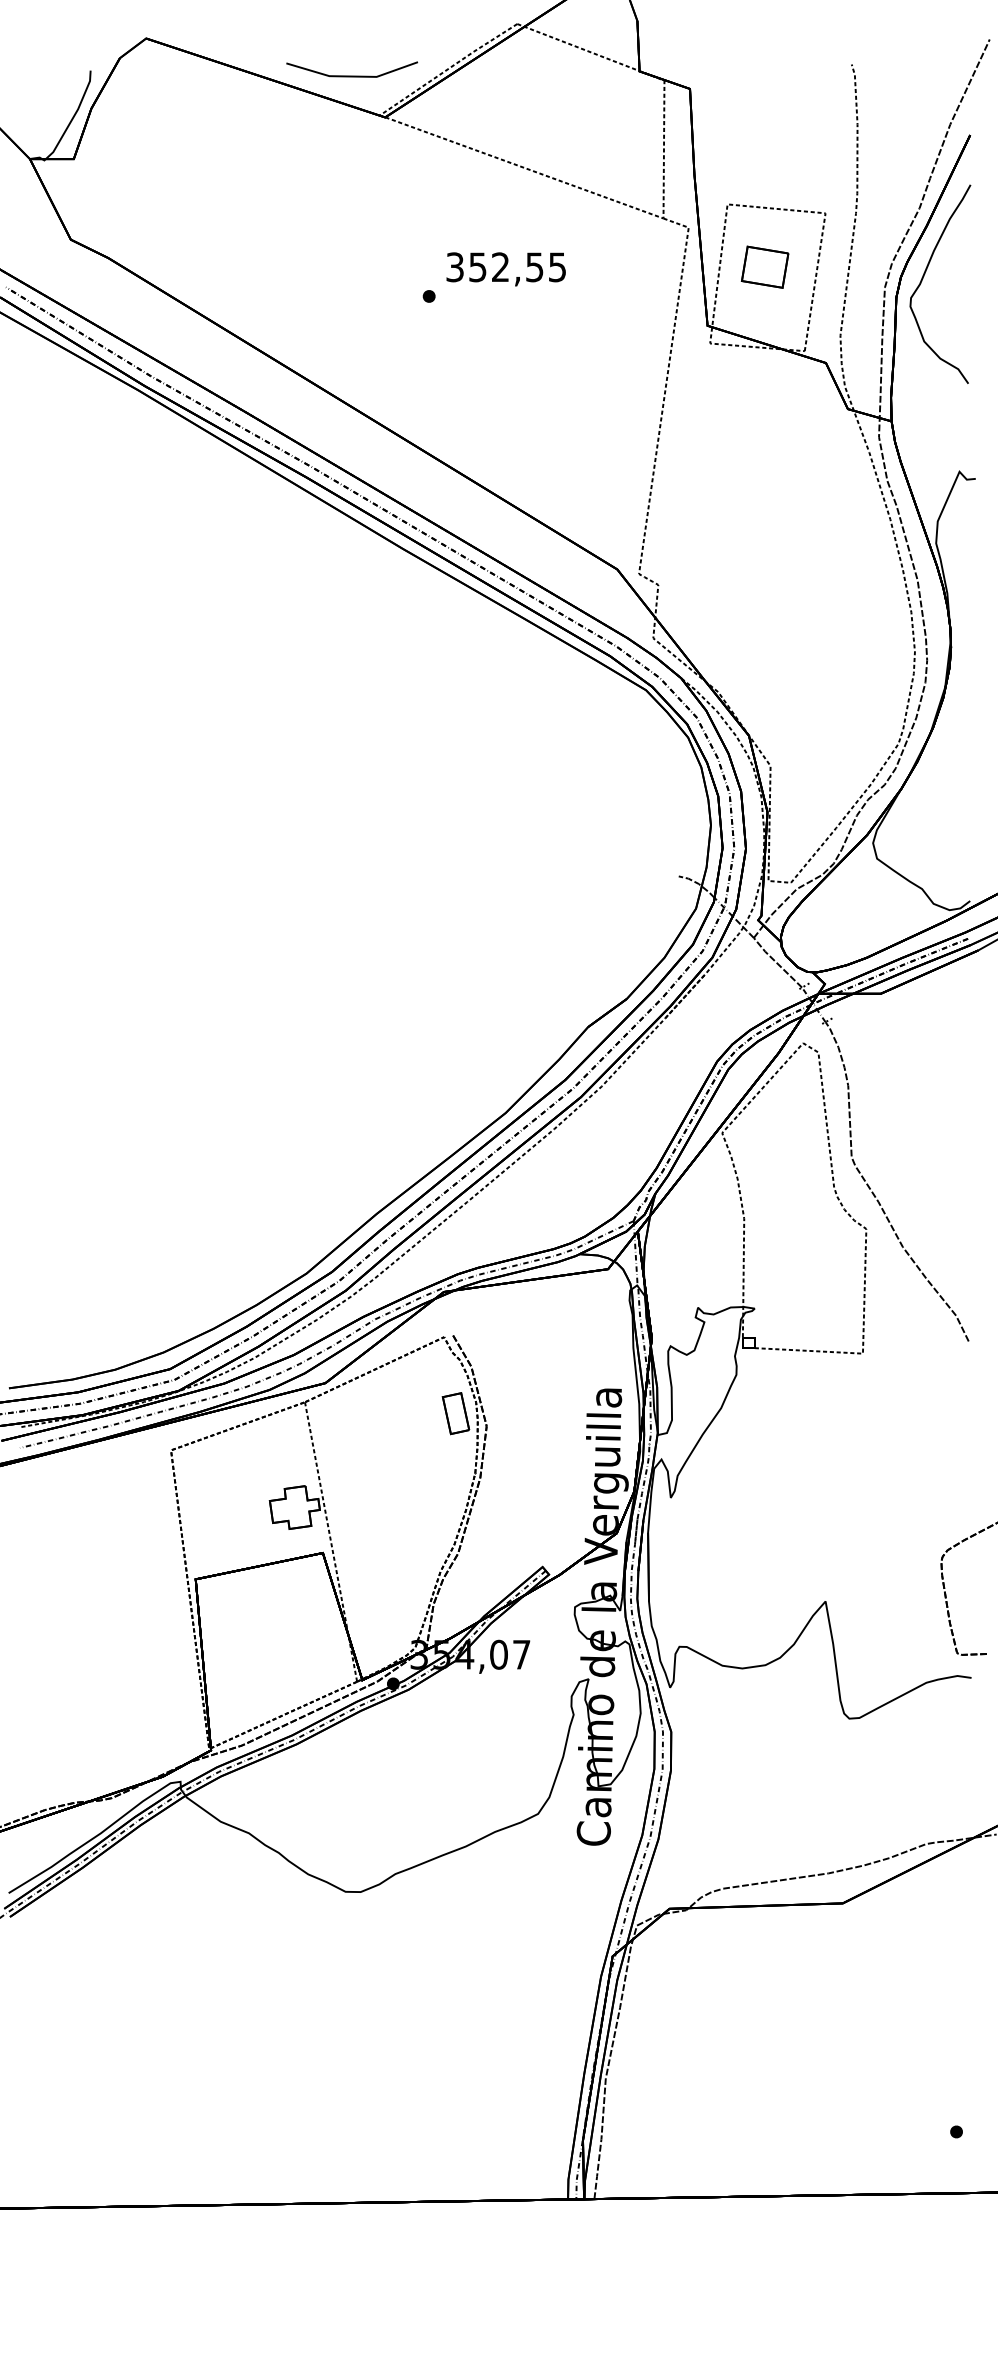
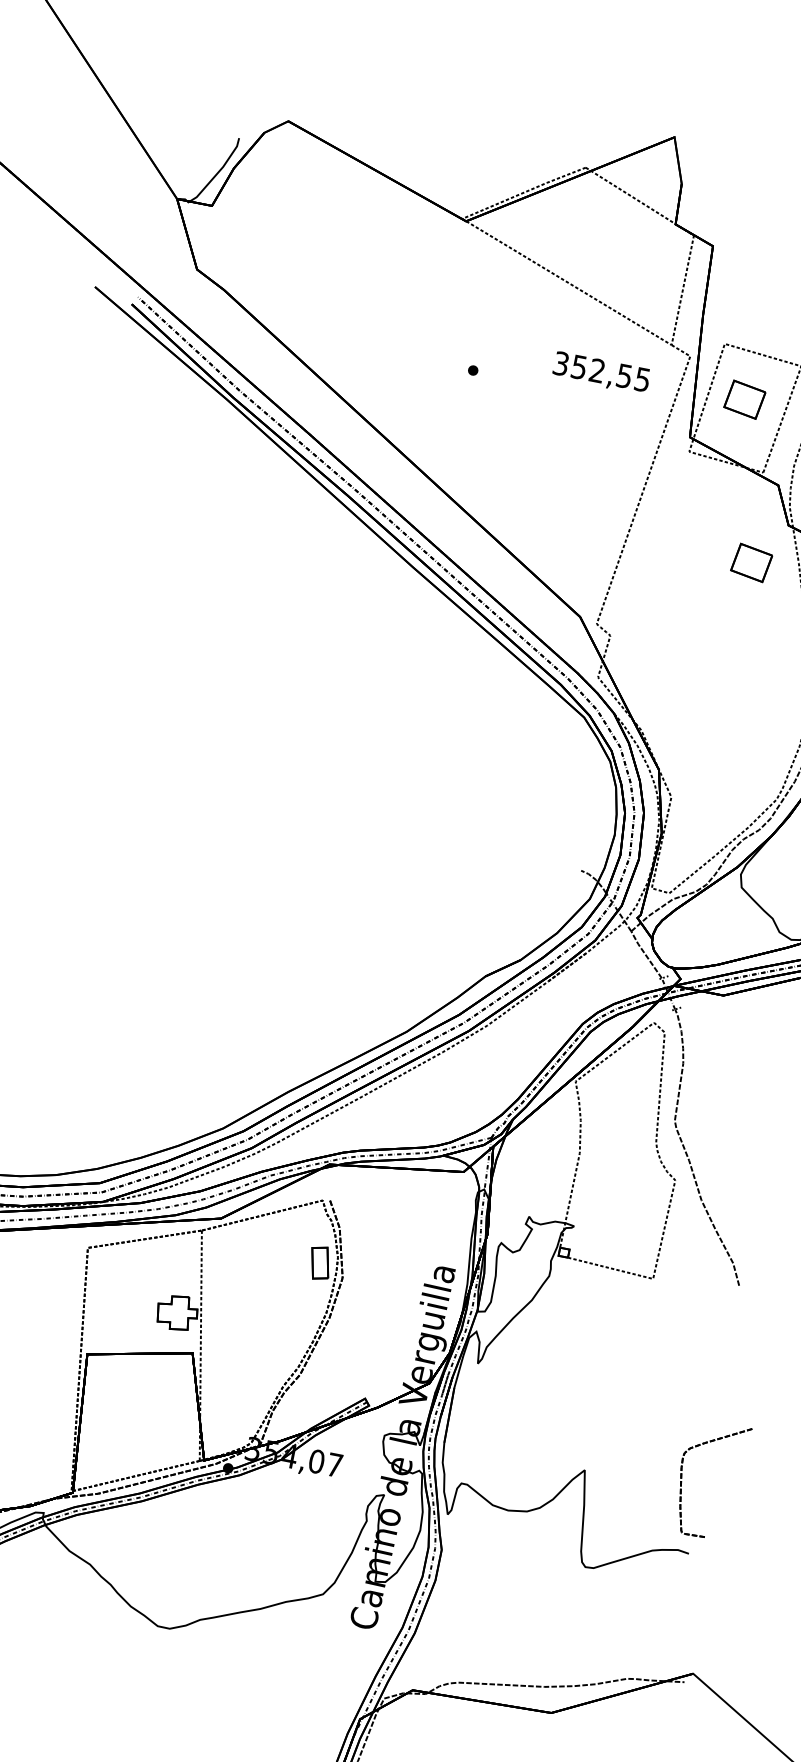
line: (351, 75) -> (445, 182), removed
text: (505, 269) -> (600, 373), moved
part: (811, 462) -> (751, 562), added

